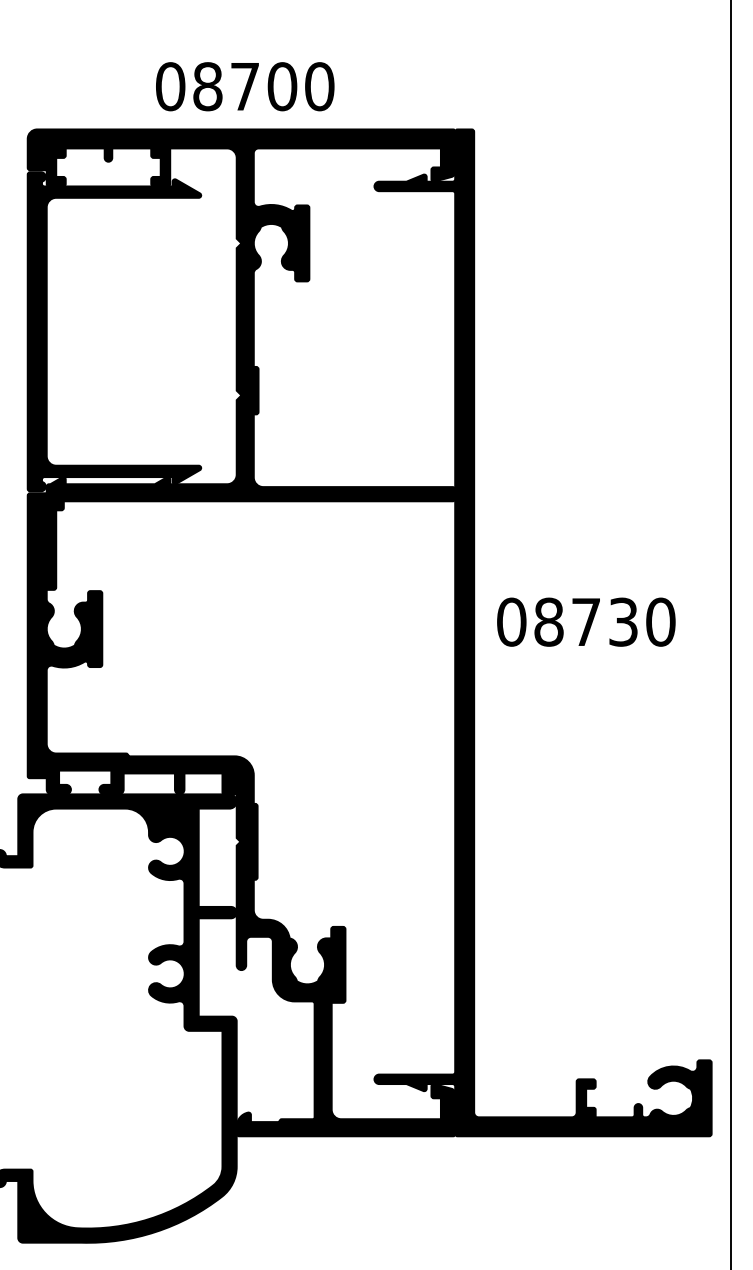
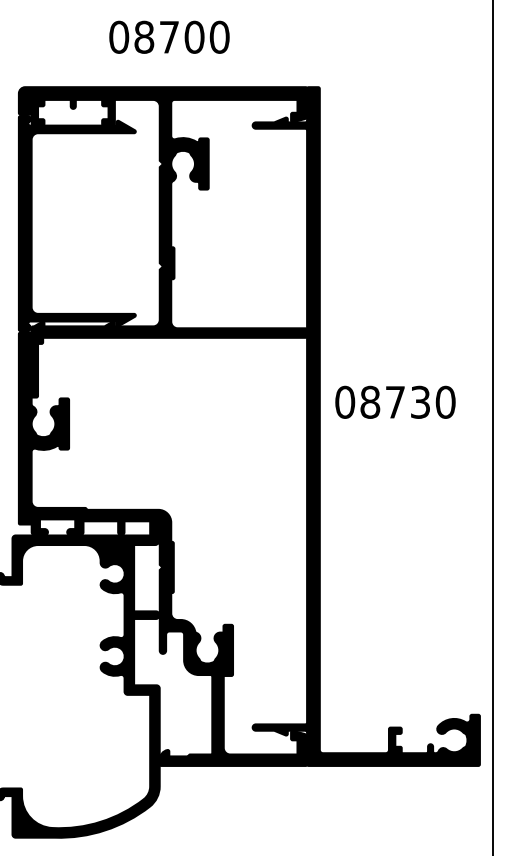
text: (245, 85) -> (169, 36), moved
text: (586, 620) -> (395, 401), moved

